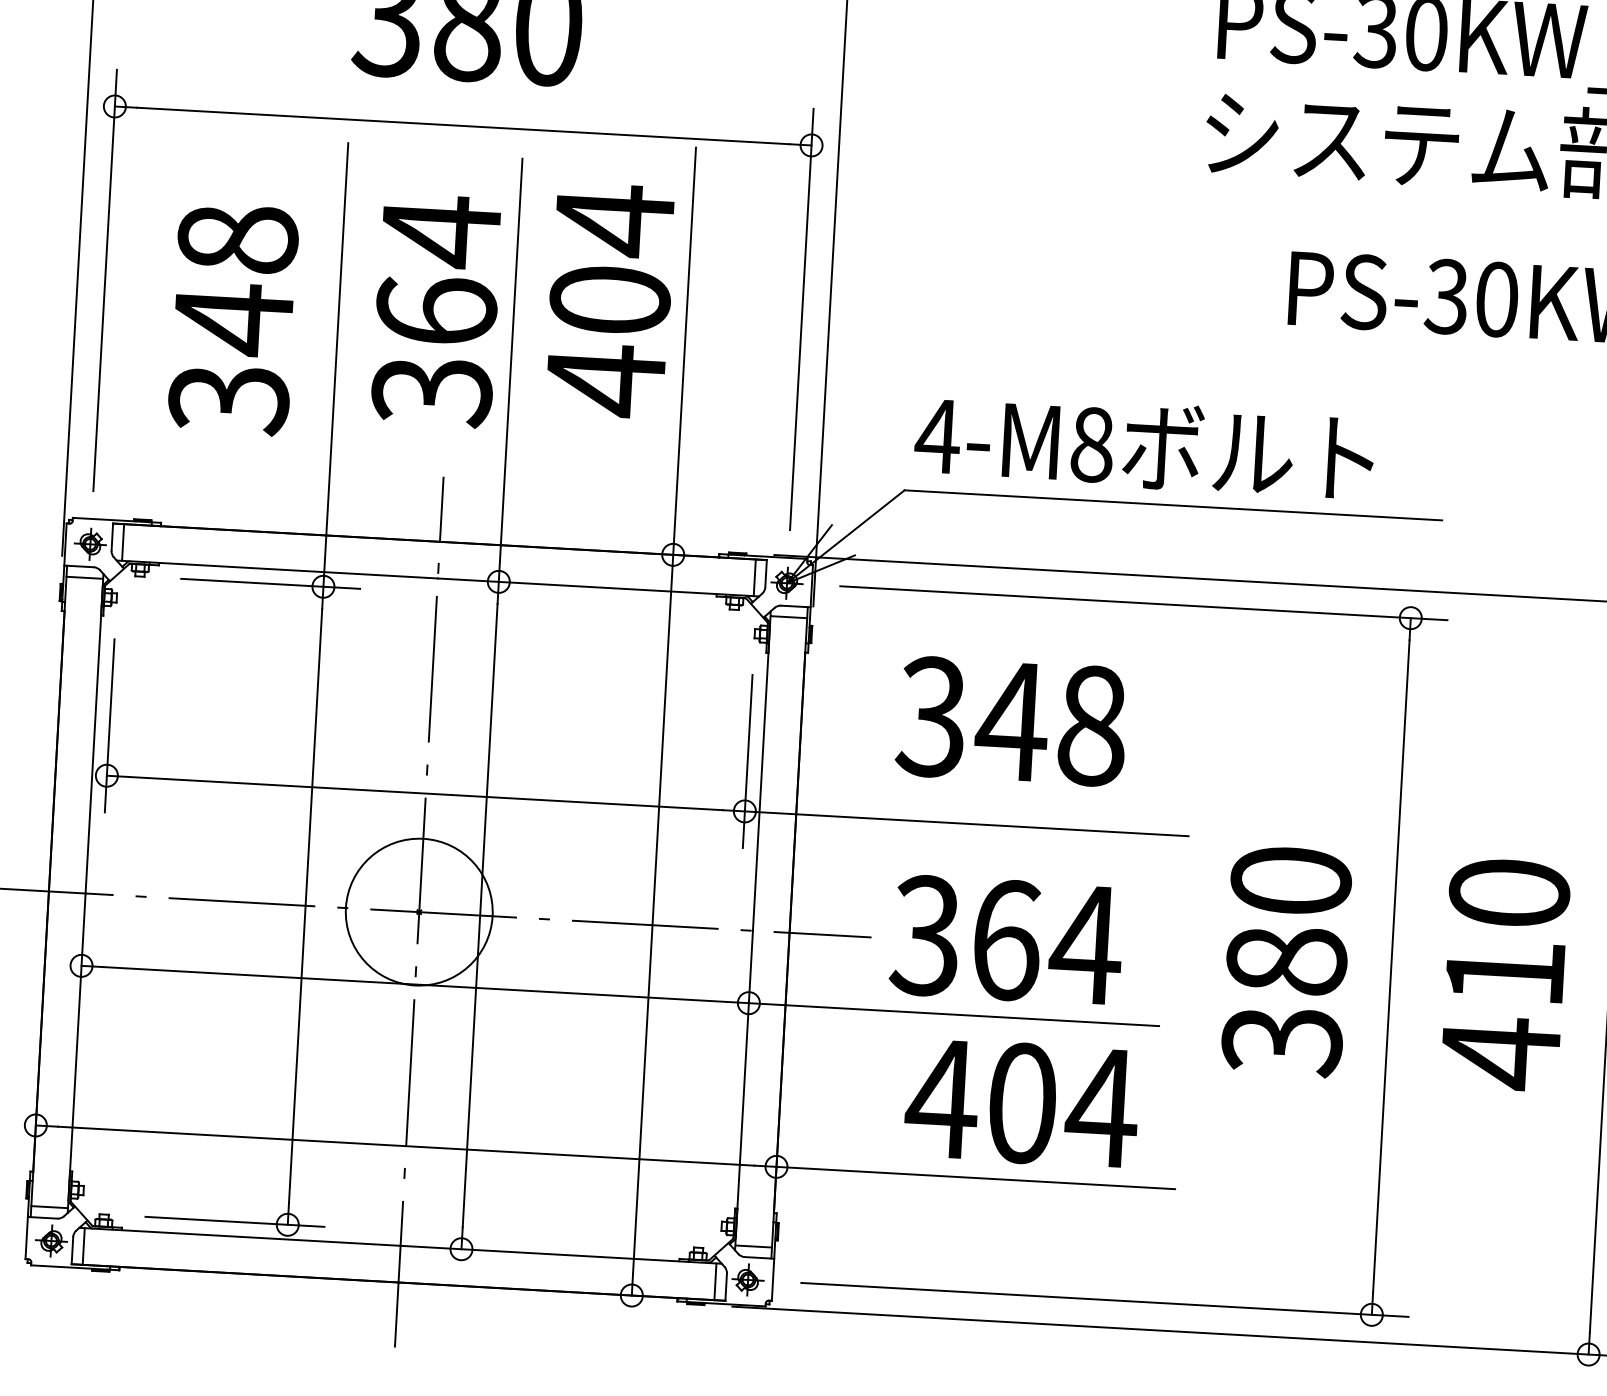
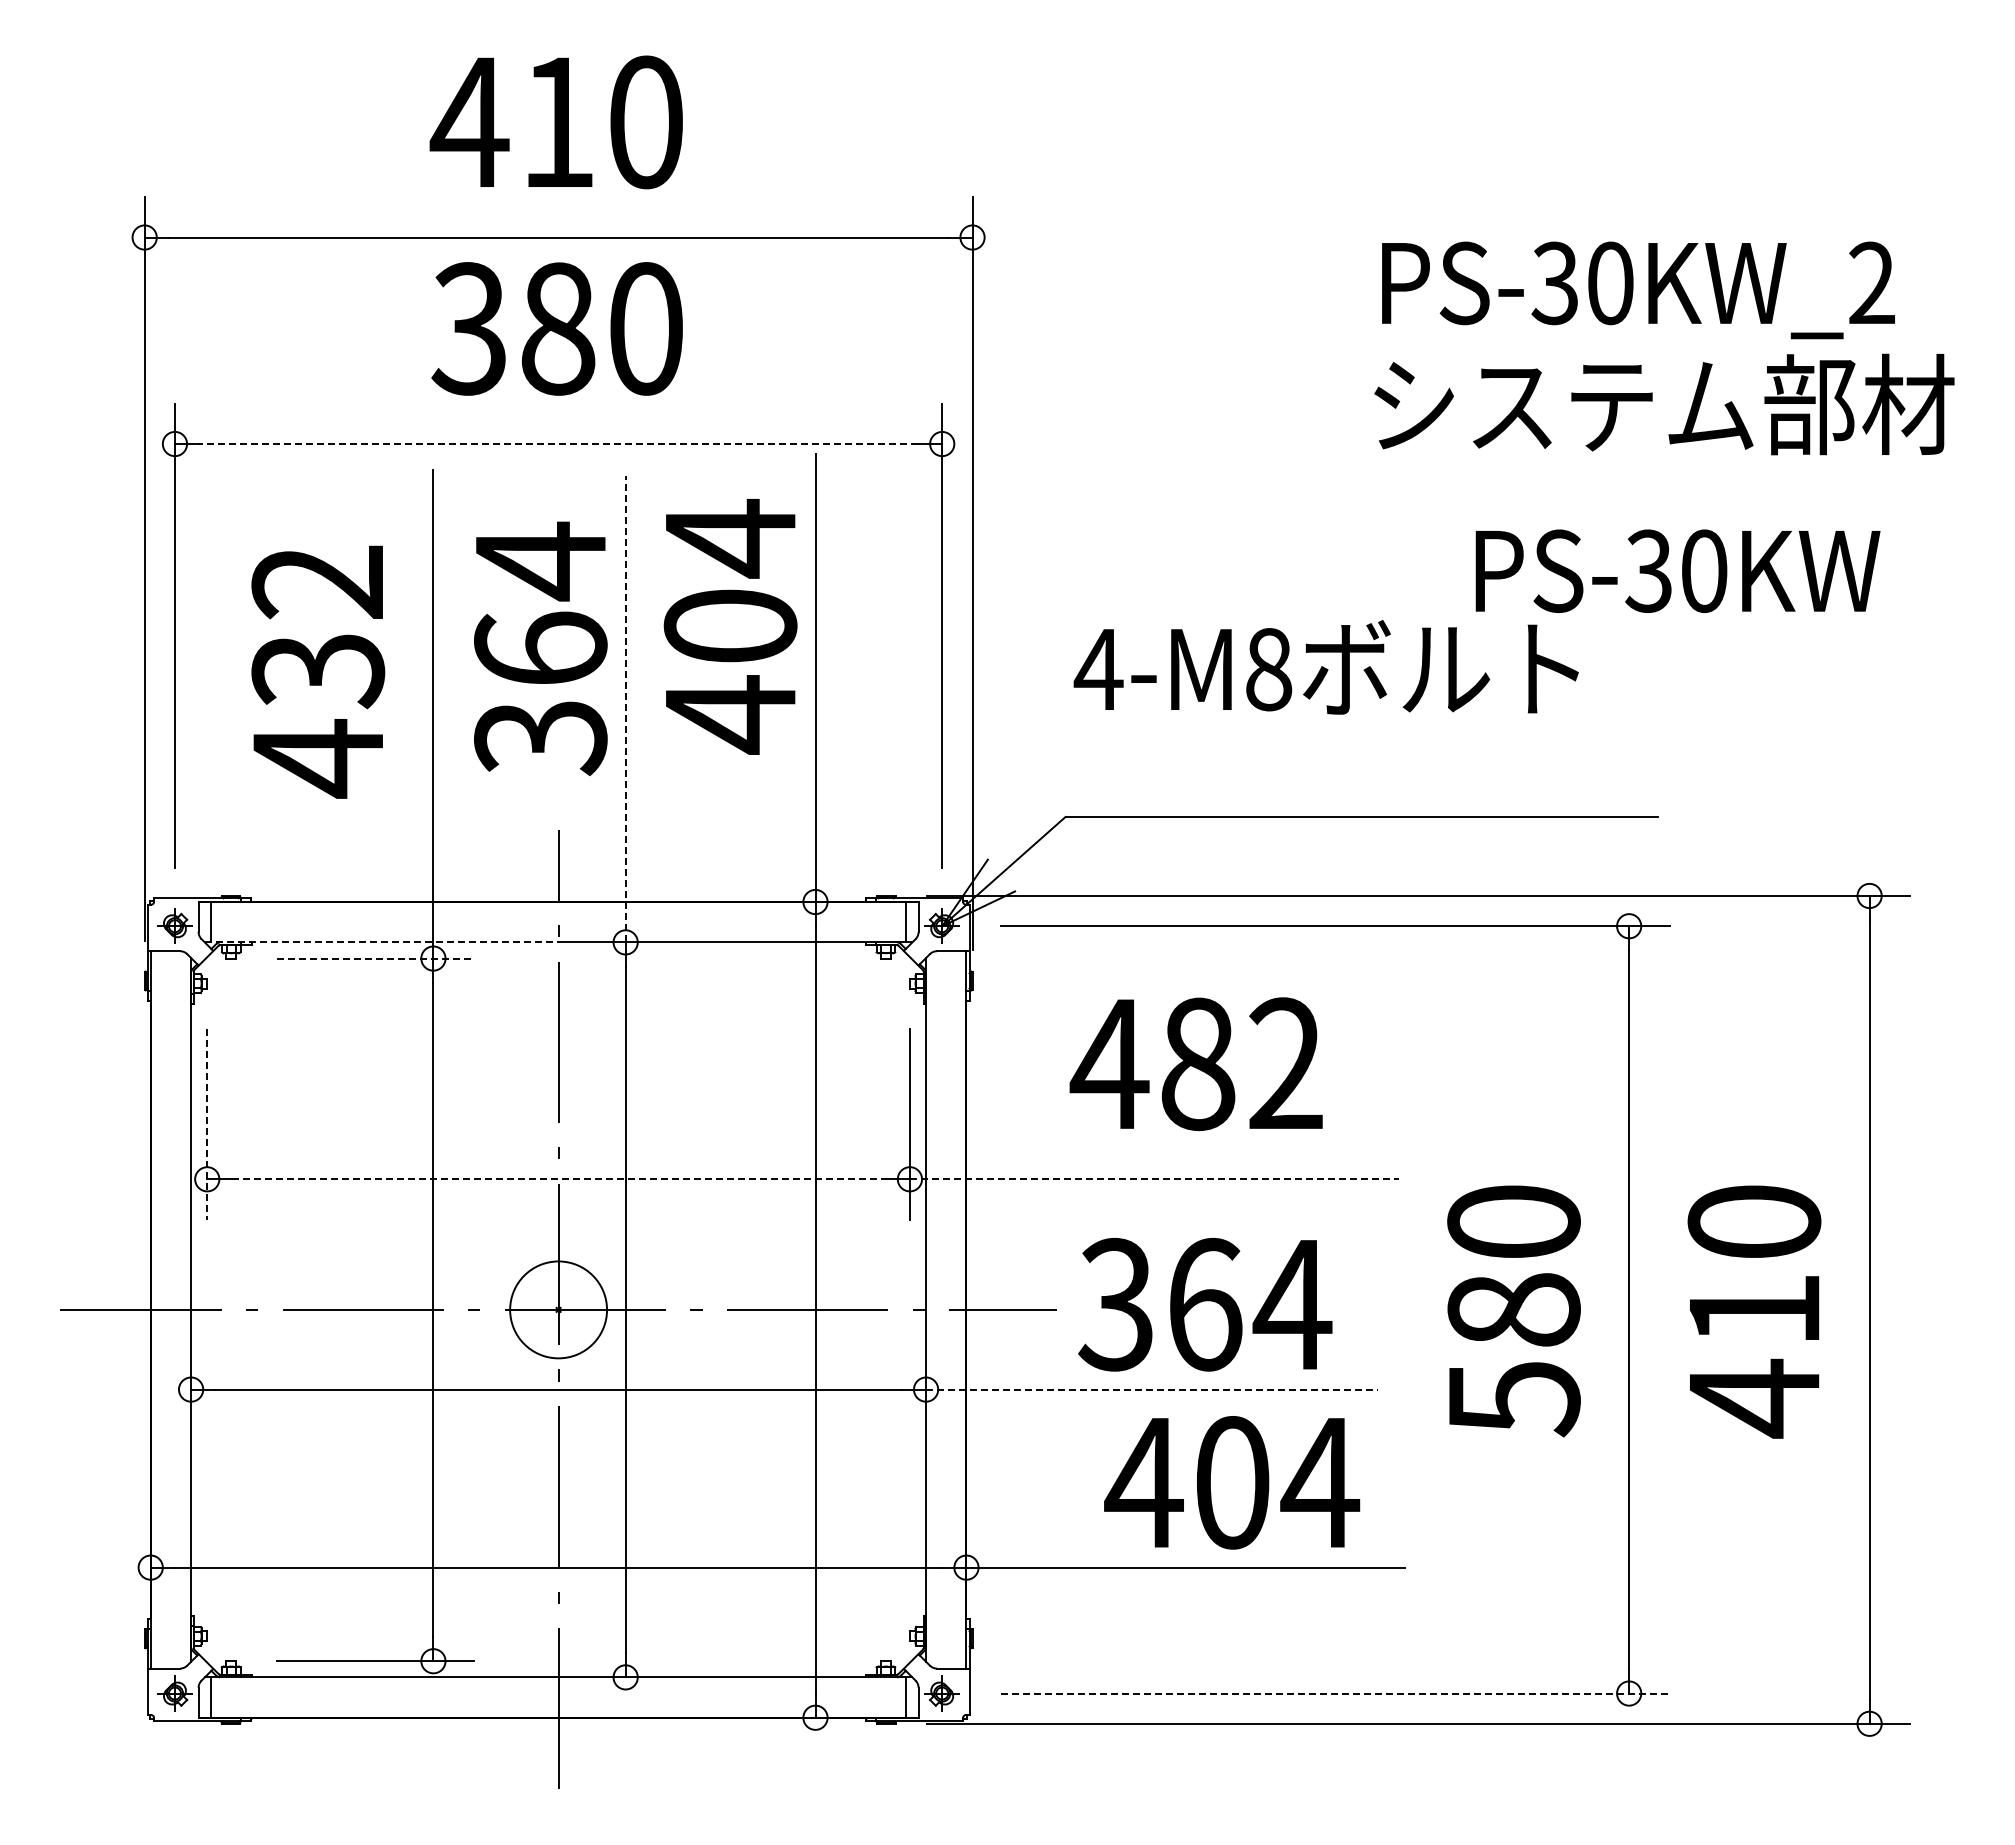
line: (463, 126) -> (558, 444), solid -> dashed
text: (233, 320) -> (318, 671), 348 -> 432
line: (510, 369) -> (625, 708), solid -> dashed
text: (1143, 445) -> (1325, 667), moved
line: (277, 569) -> (381, 942), solid -> dashed
line: (84, 577) -> (170, 963), removed
line: (270, 583) -> (375, 958), solid -> dashed
line: (789, 617) -> (946, 963), removed
text: (1010, 721) -> (1196, 1064), 348 -> 482
line: (109, 725) -> (207, 1124), solid -> dashed
line: (426, 793) -> (559, 1179), solid -> dashed
line: (966, 824) -> (1154, 1179), solid -> dashed
circle: (419, 911) -> (558, 1309), size x0.6
line: (953, 1014) -> (1151, 1389), solid -> dashed
text: (1281, 1041) -> (1513, 1399), 380 -> 580
line: (49, 1207) -> (170, 1656), removed
line: (753, 1246) -> (946, 1656), removed
line: (1105, 1299) -> (1335, 1693), solid -> dashed

